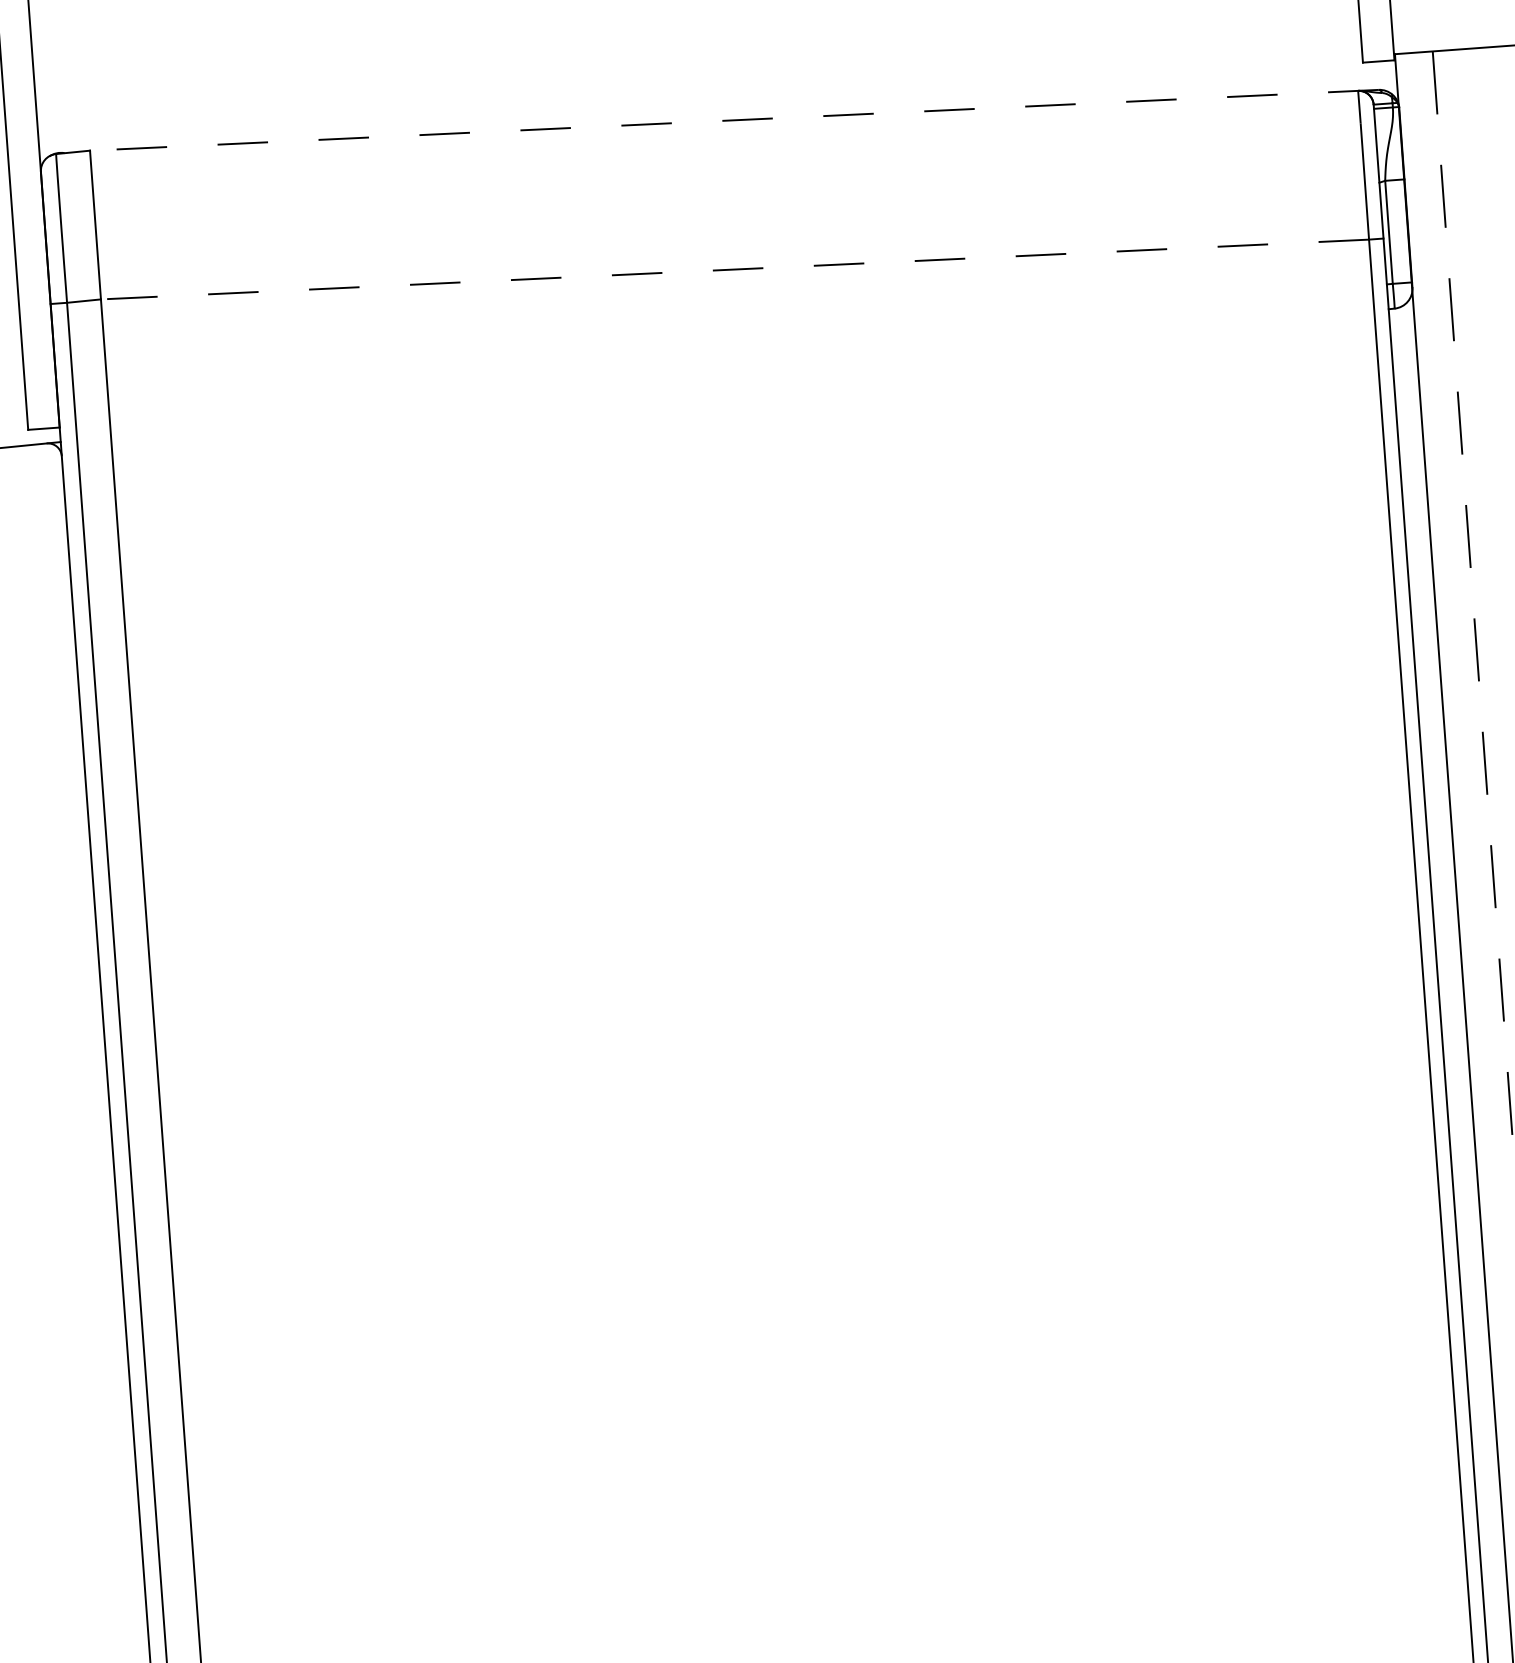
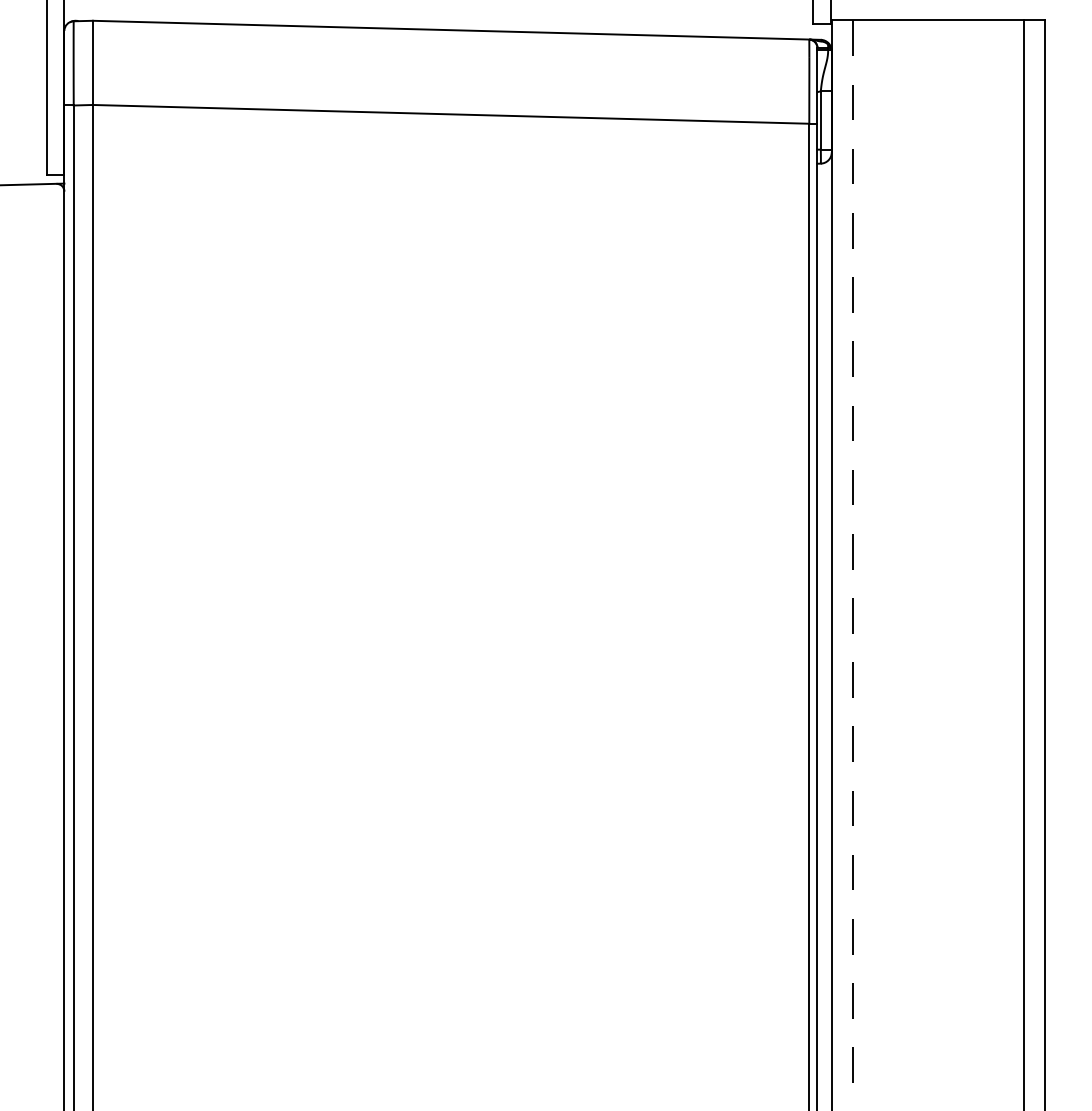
line: (733, 120) -> (456, 30), dashed -> solid
line: (733, 269) -> (450, 114), dashed -> solid

